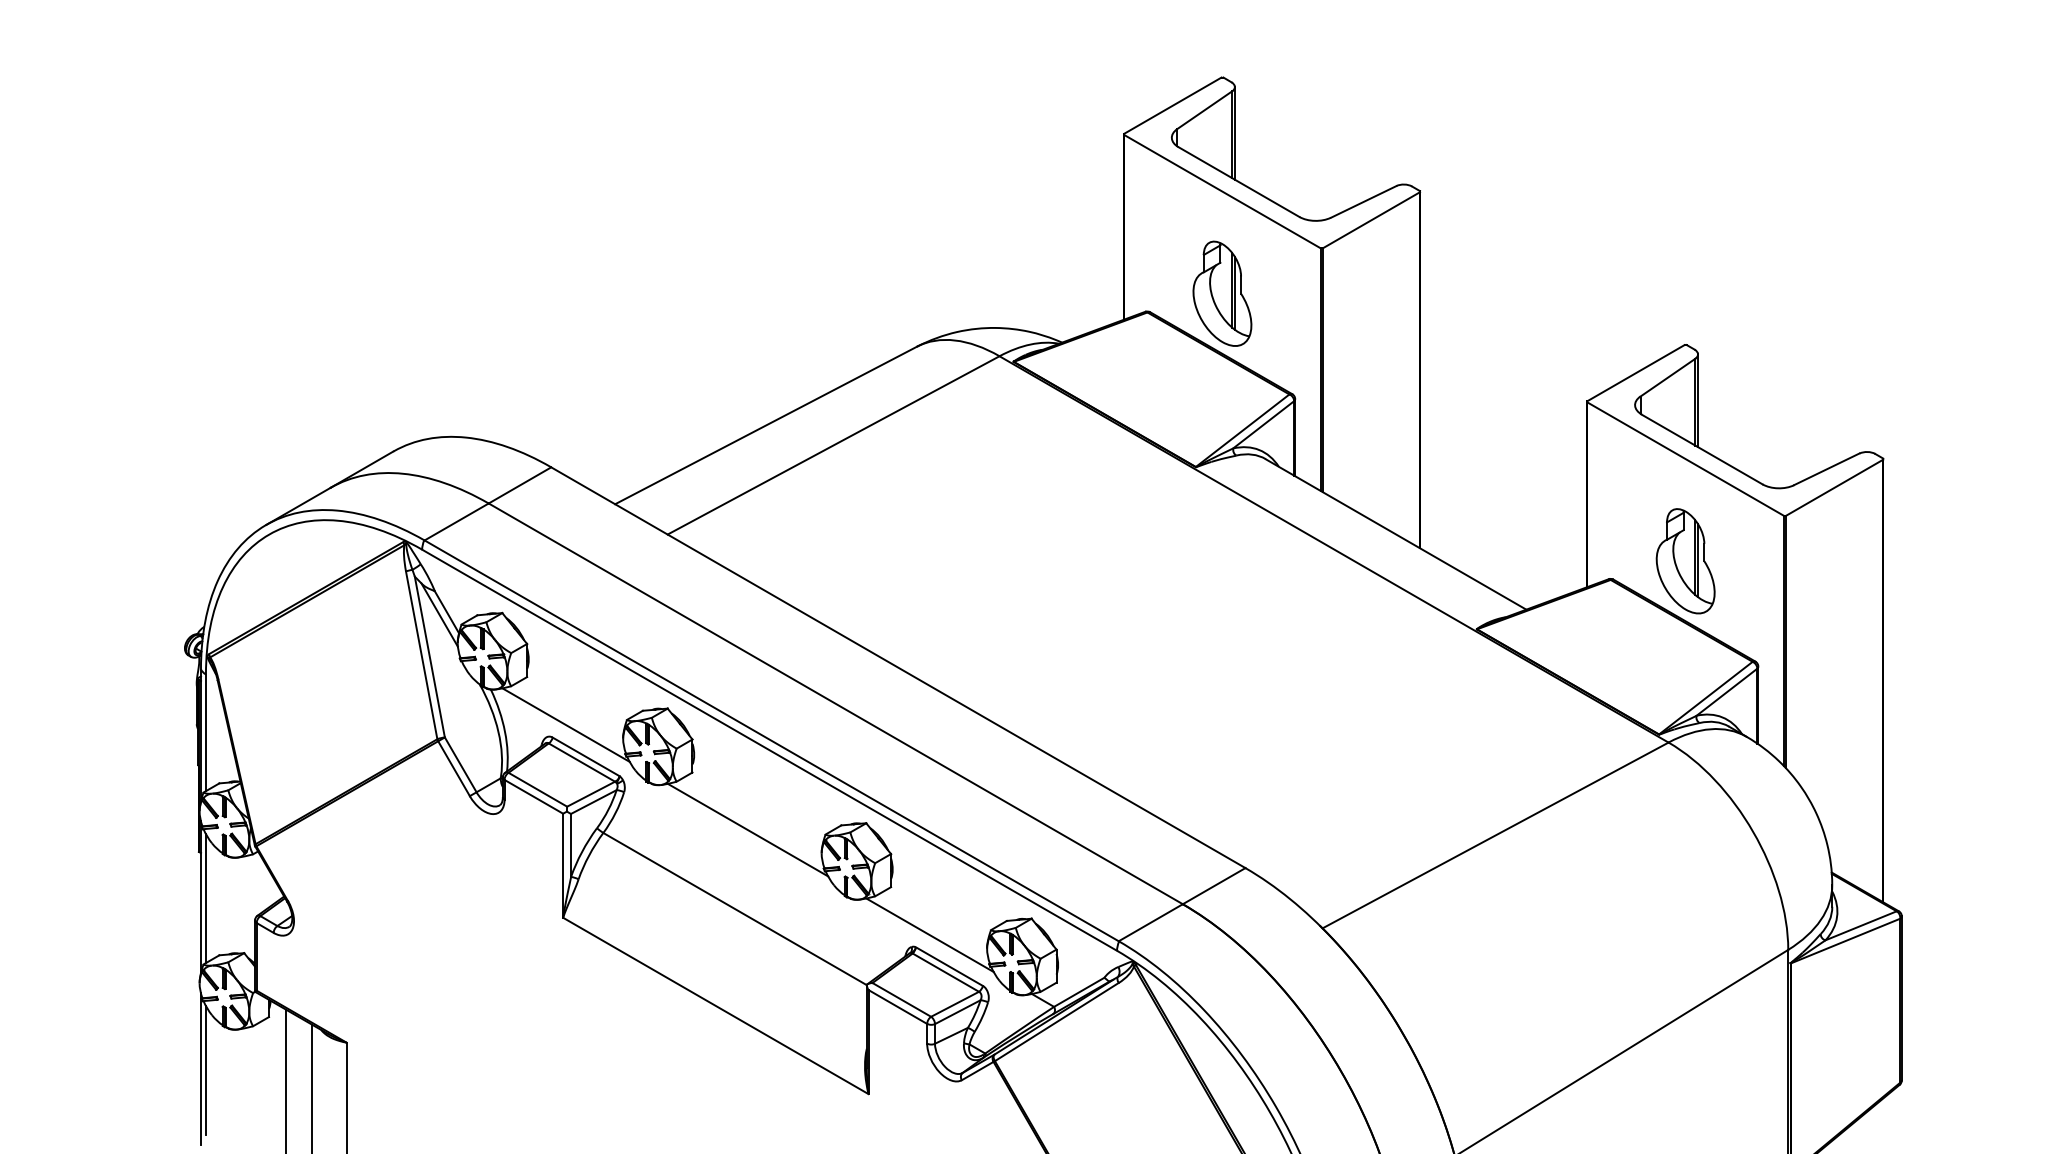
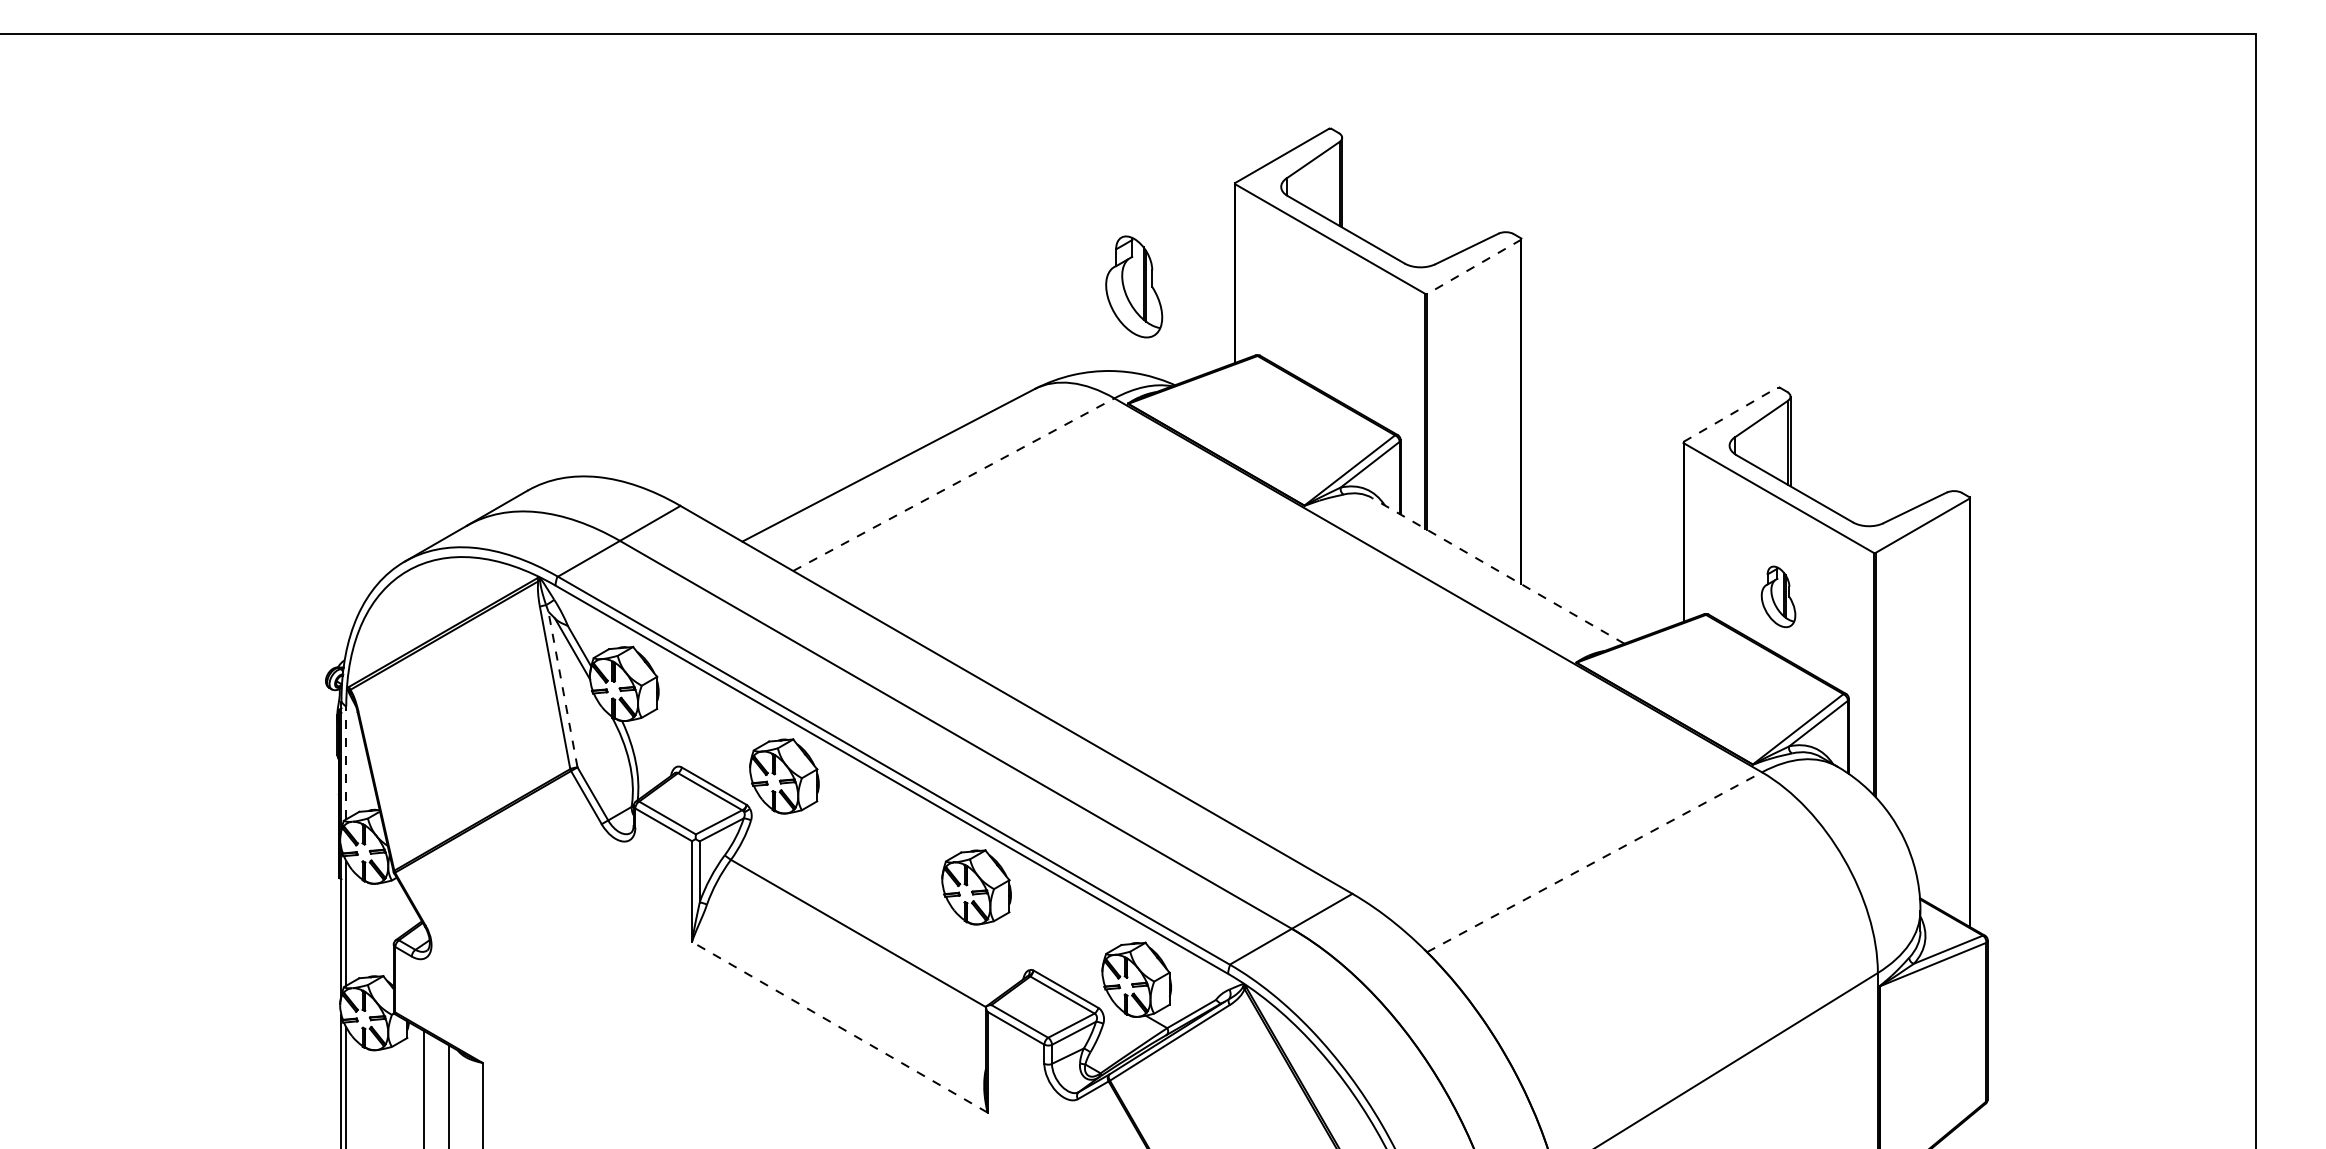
line: (1370, 221) -> (1473, 267), solid -> dashed
part: (1222, 293) -> (1134, 286), moved
line: (1635, 372) -> (1730, 414), solid -> dashed
line: (834, 445) -> (954, 484), solid -> dashed
line: (1396, 534) -> (1498, 570), solid -> dashed
part: (1685, 560) -> (1778, 596), size x0.6
line: (429, 656) -> (562, 689), solid -> dashed
line: (565, 725) -> (694, 755), removed
line: (206, 732) -> (346, 762), solid -> dashed
line: (747, 829) -> (870, 856), removed
line: (1496, 835) -> (1595, 862), solid -> dashed
line: (929, 934) -> (1046, 958), removed
line: (715, 1006) -> (839, 1027), solid -> dashed

